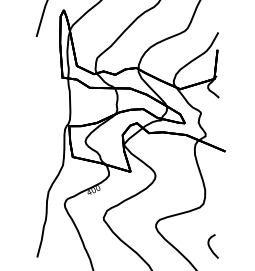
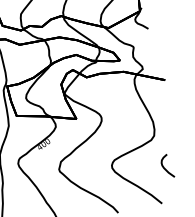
curve: (210, 246) -> (164, 166), moved

